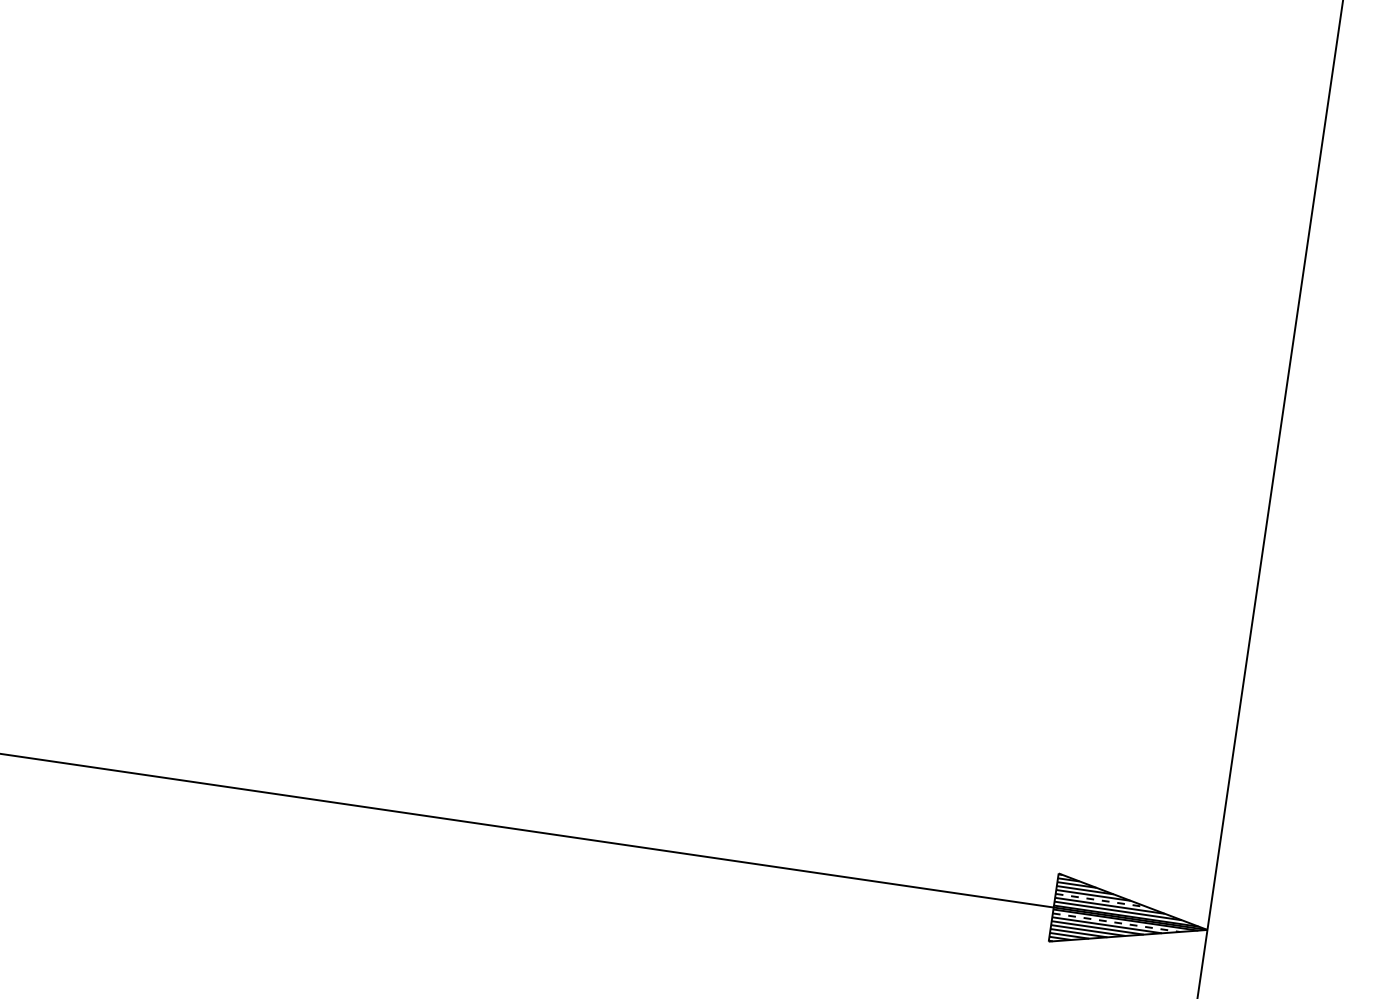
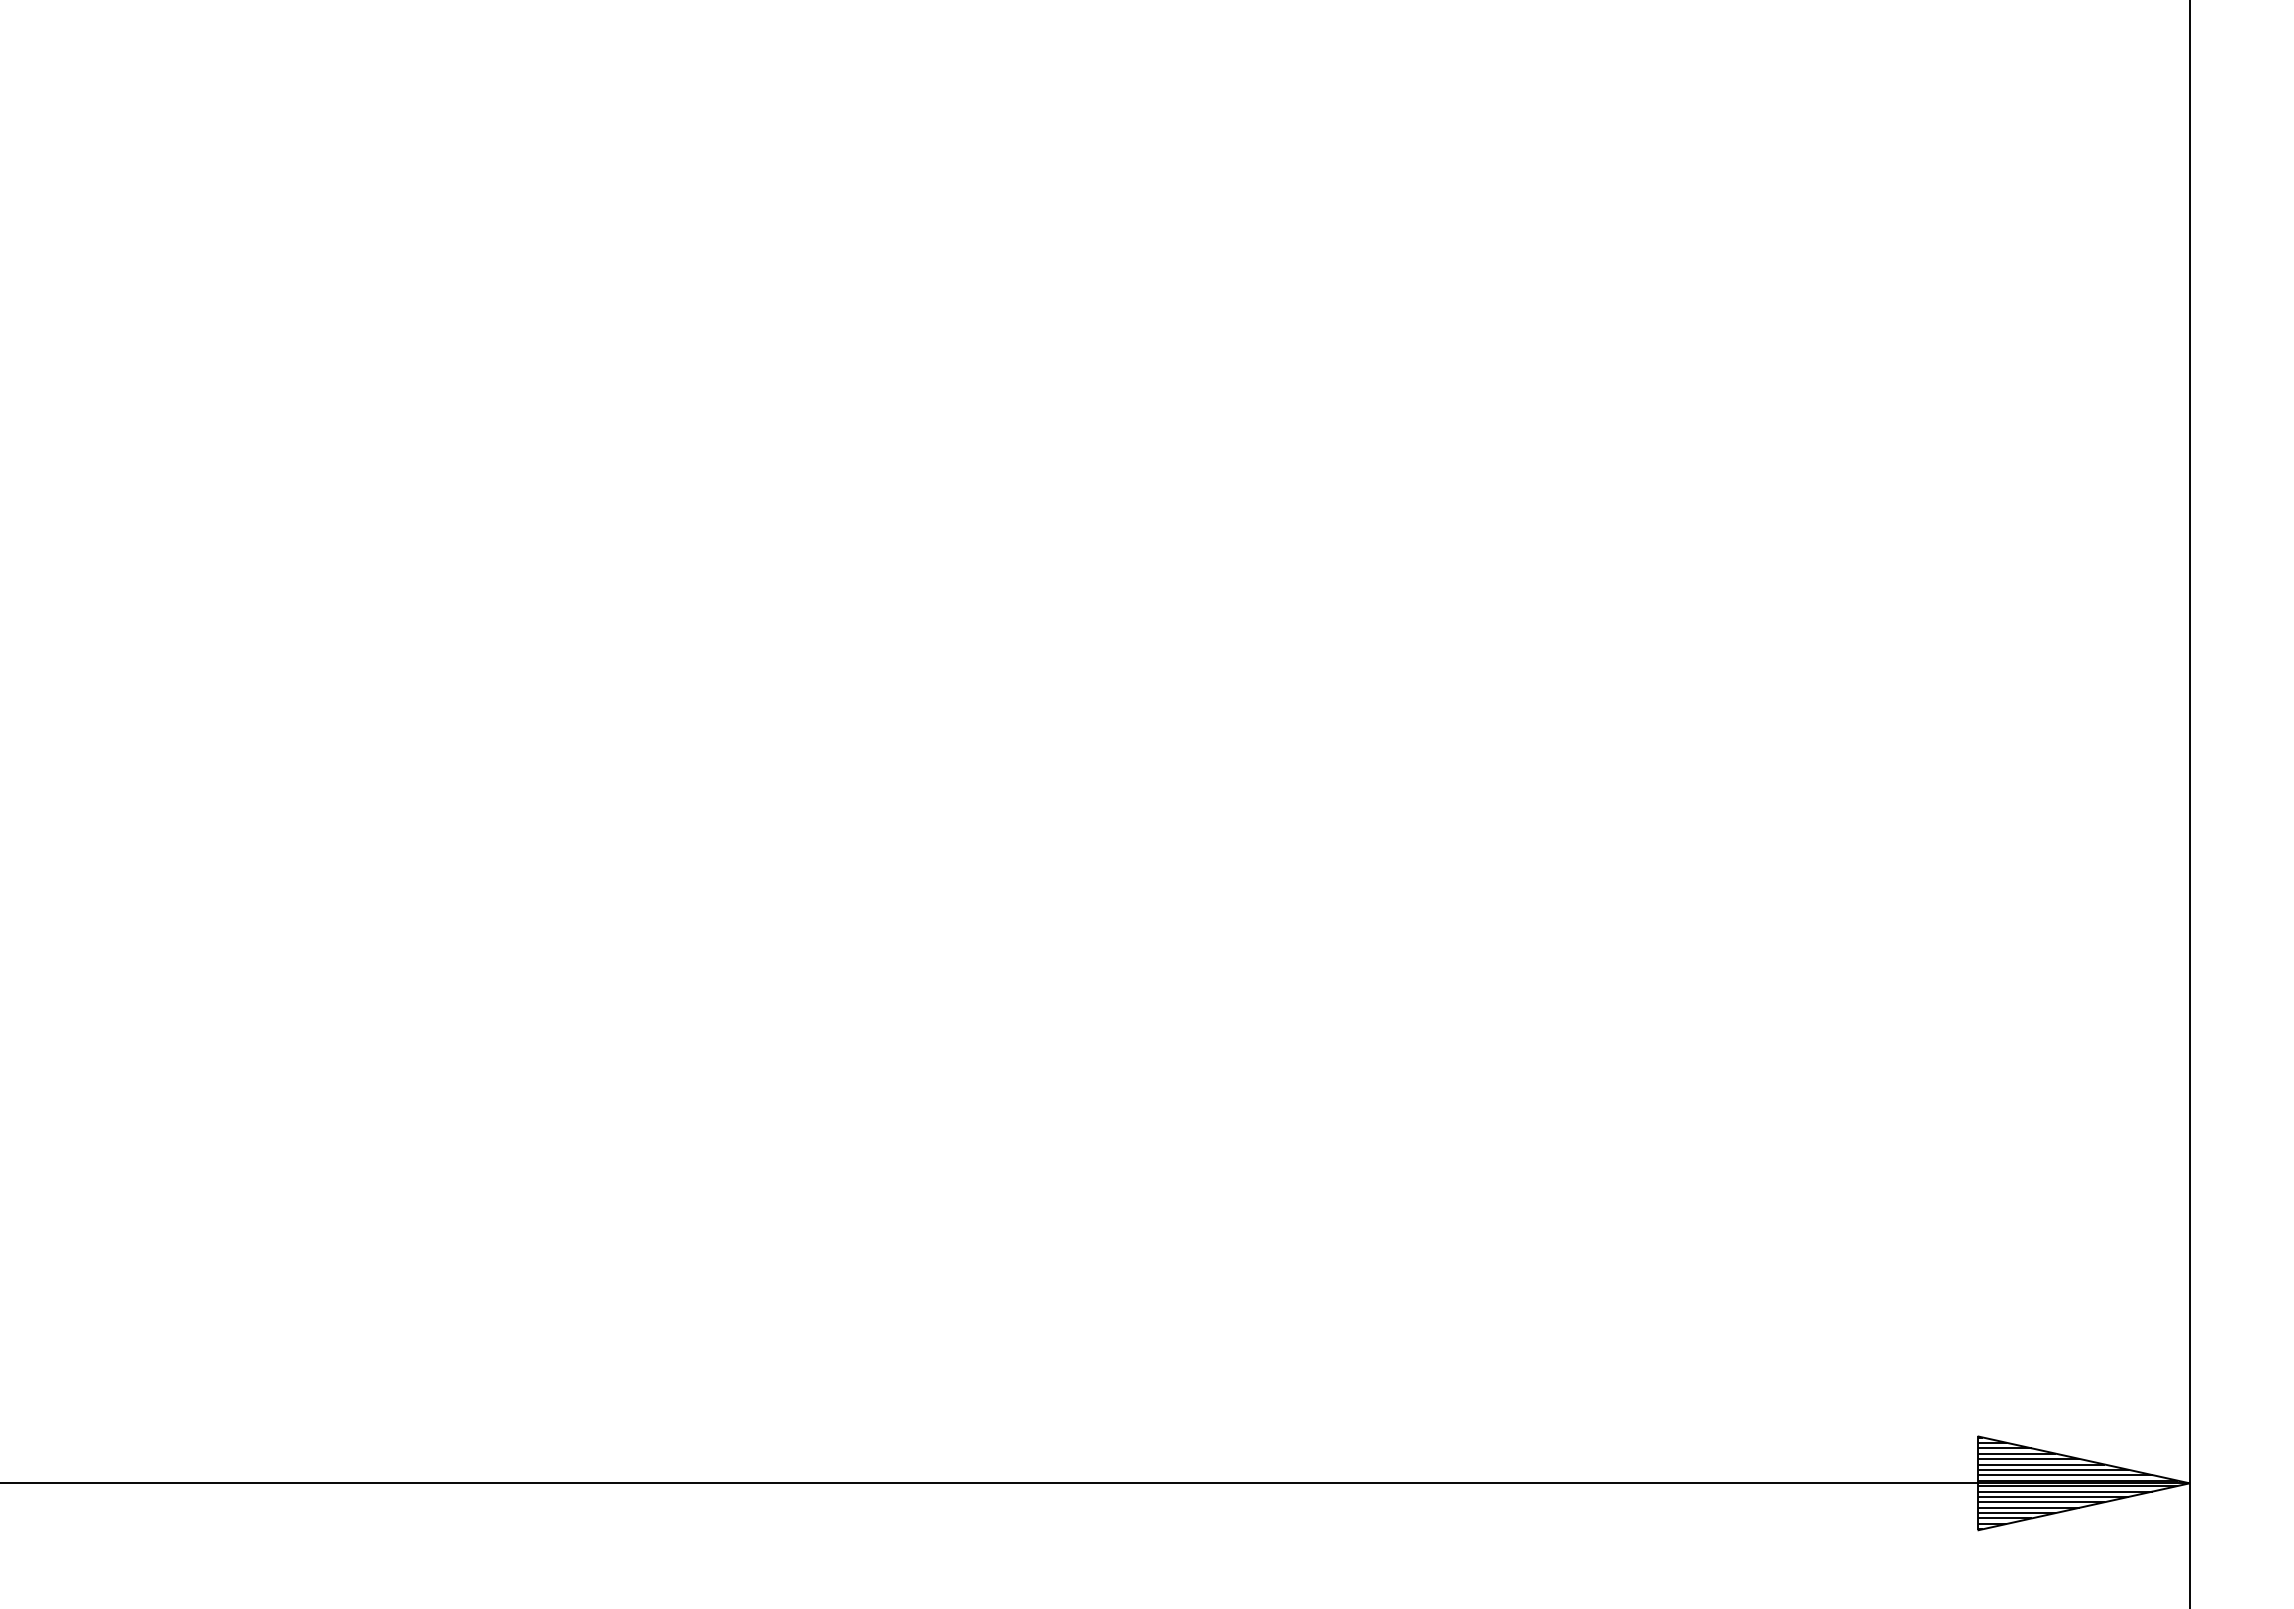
line: (1102, 900) -> (2041, 1464), dashed -> solid
line: (1116, 922) -> (2065, 1491), dashed -> solid

